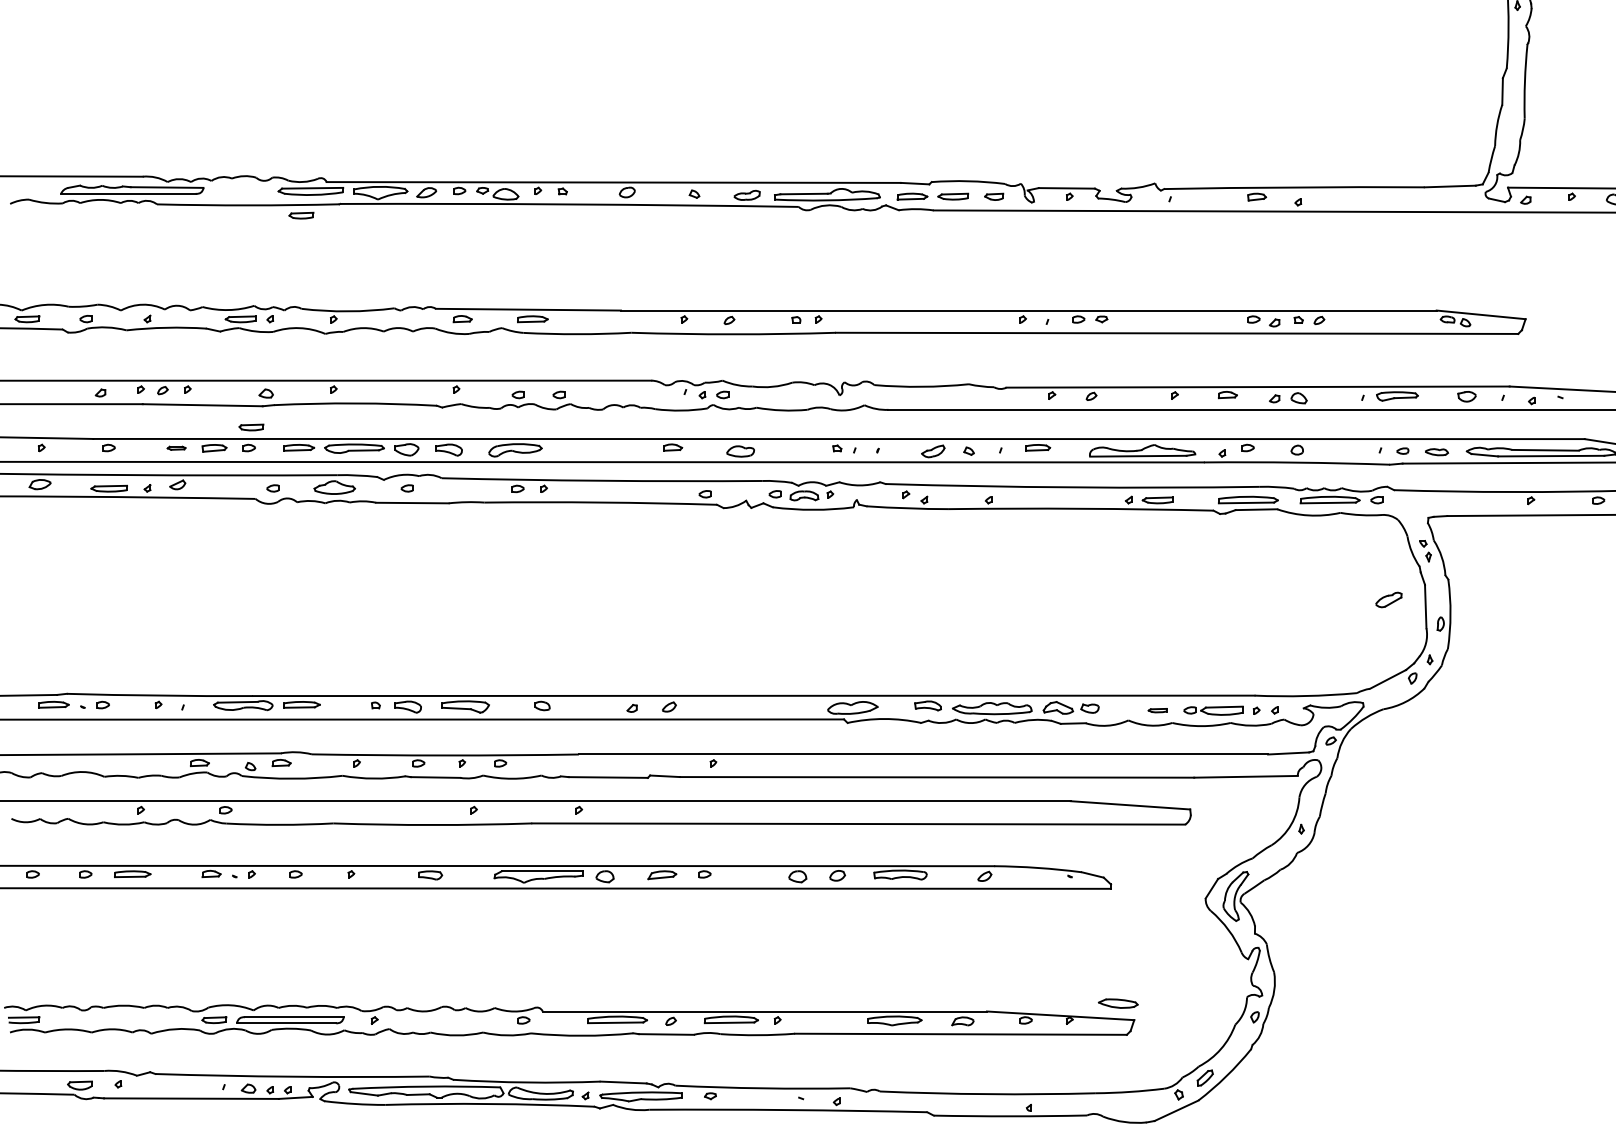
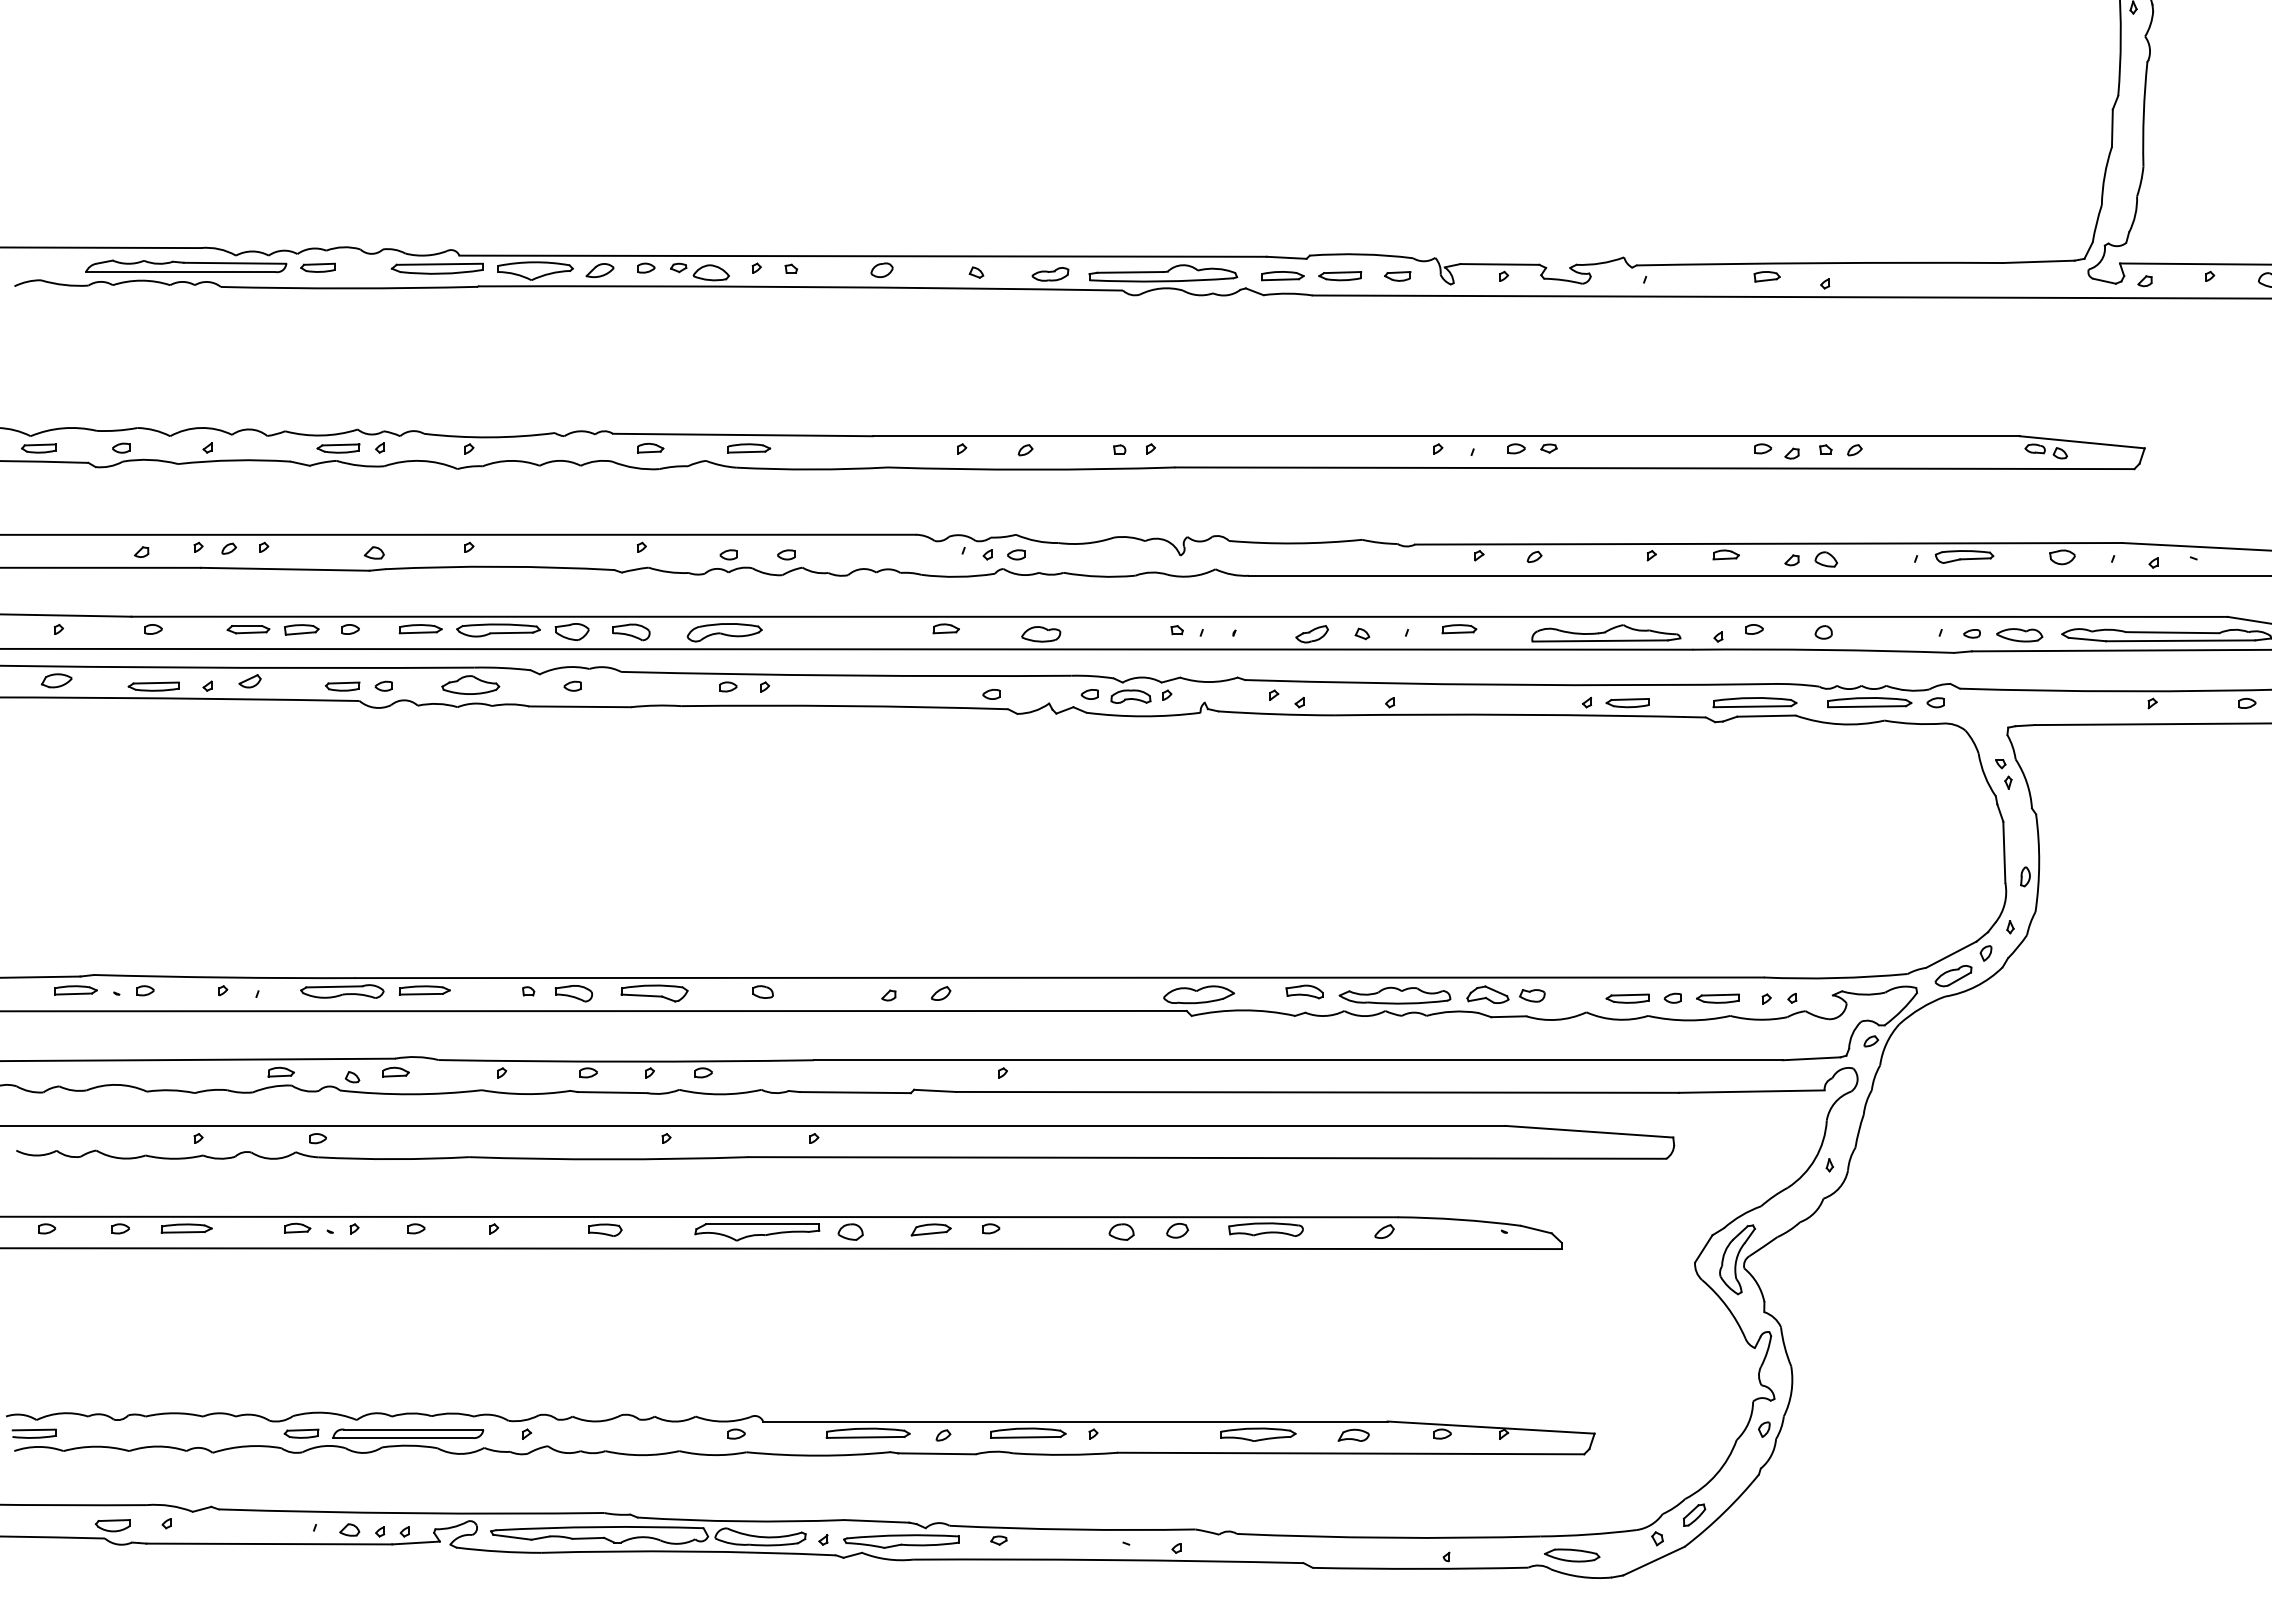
part: (301, 215) -> (317, 267), moved
part: (251, 427) -> (342, 686), moved
part: (176, 448) -> (248, 629), size x1.67
part: (1436, 452) -> (2019, 635), size x1.43
part: (1388, 600) -> (1953, 976), moved
part: (1157, 710) -> (1627, 998), size x1.67
part: (1221, 710) -> (1717, 998), size x0.71
part: (1117, 1003) -> (1571, 1555), moved

